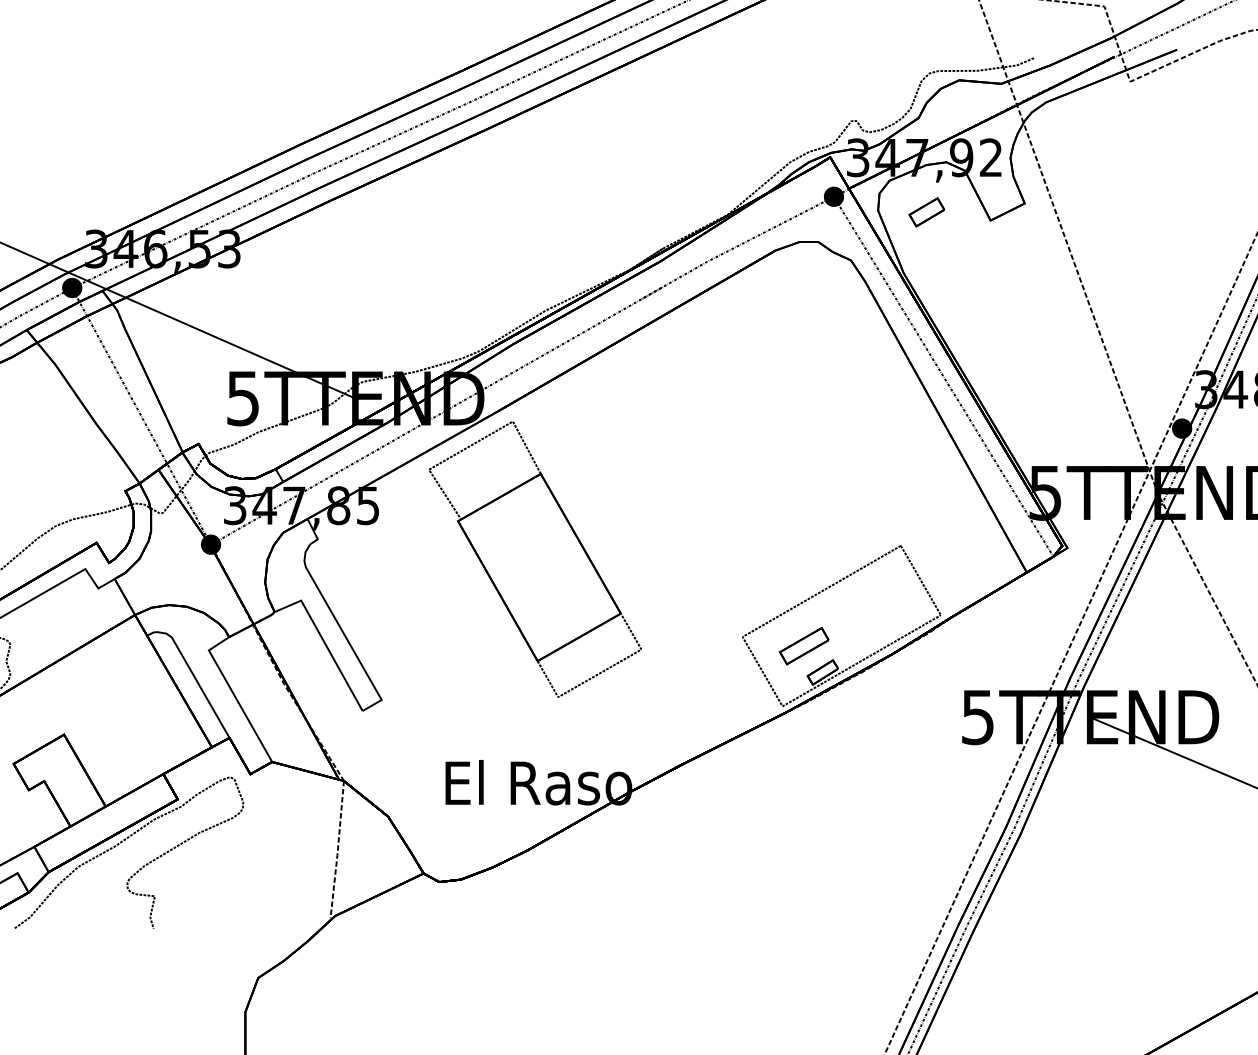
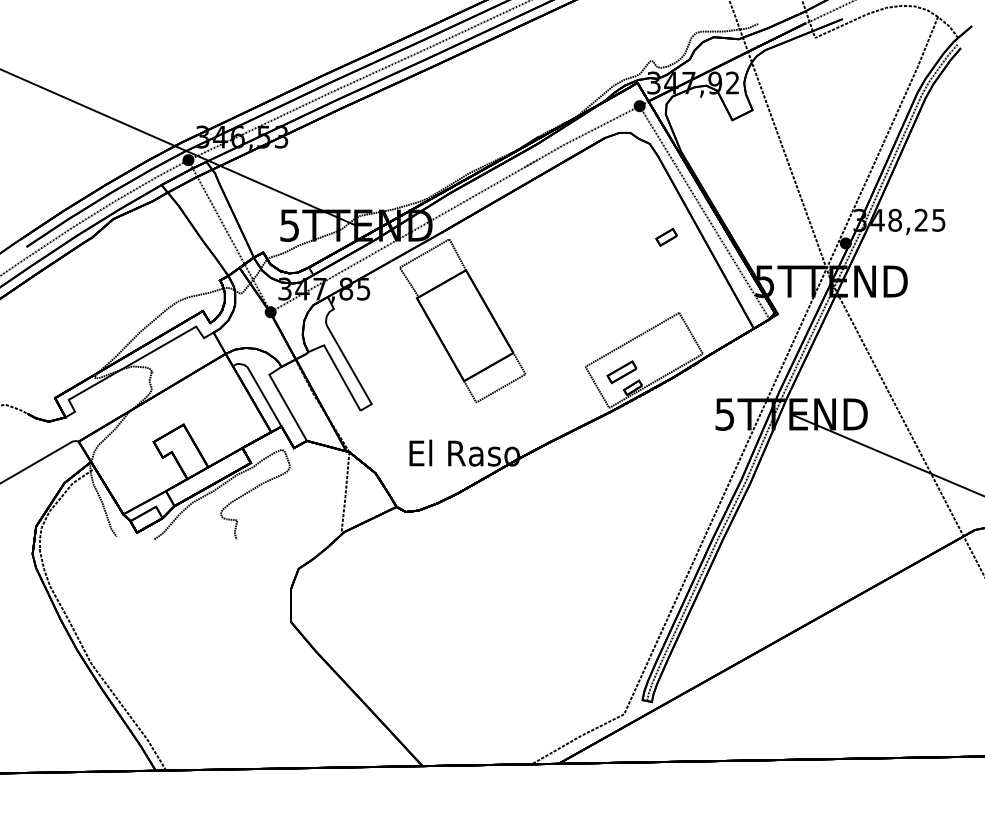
part: (926, 210) -> (666, 236), moved

